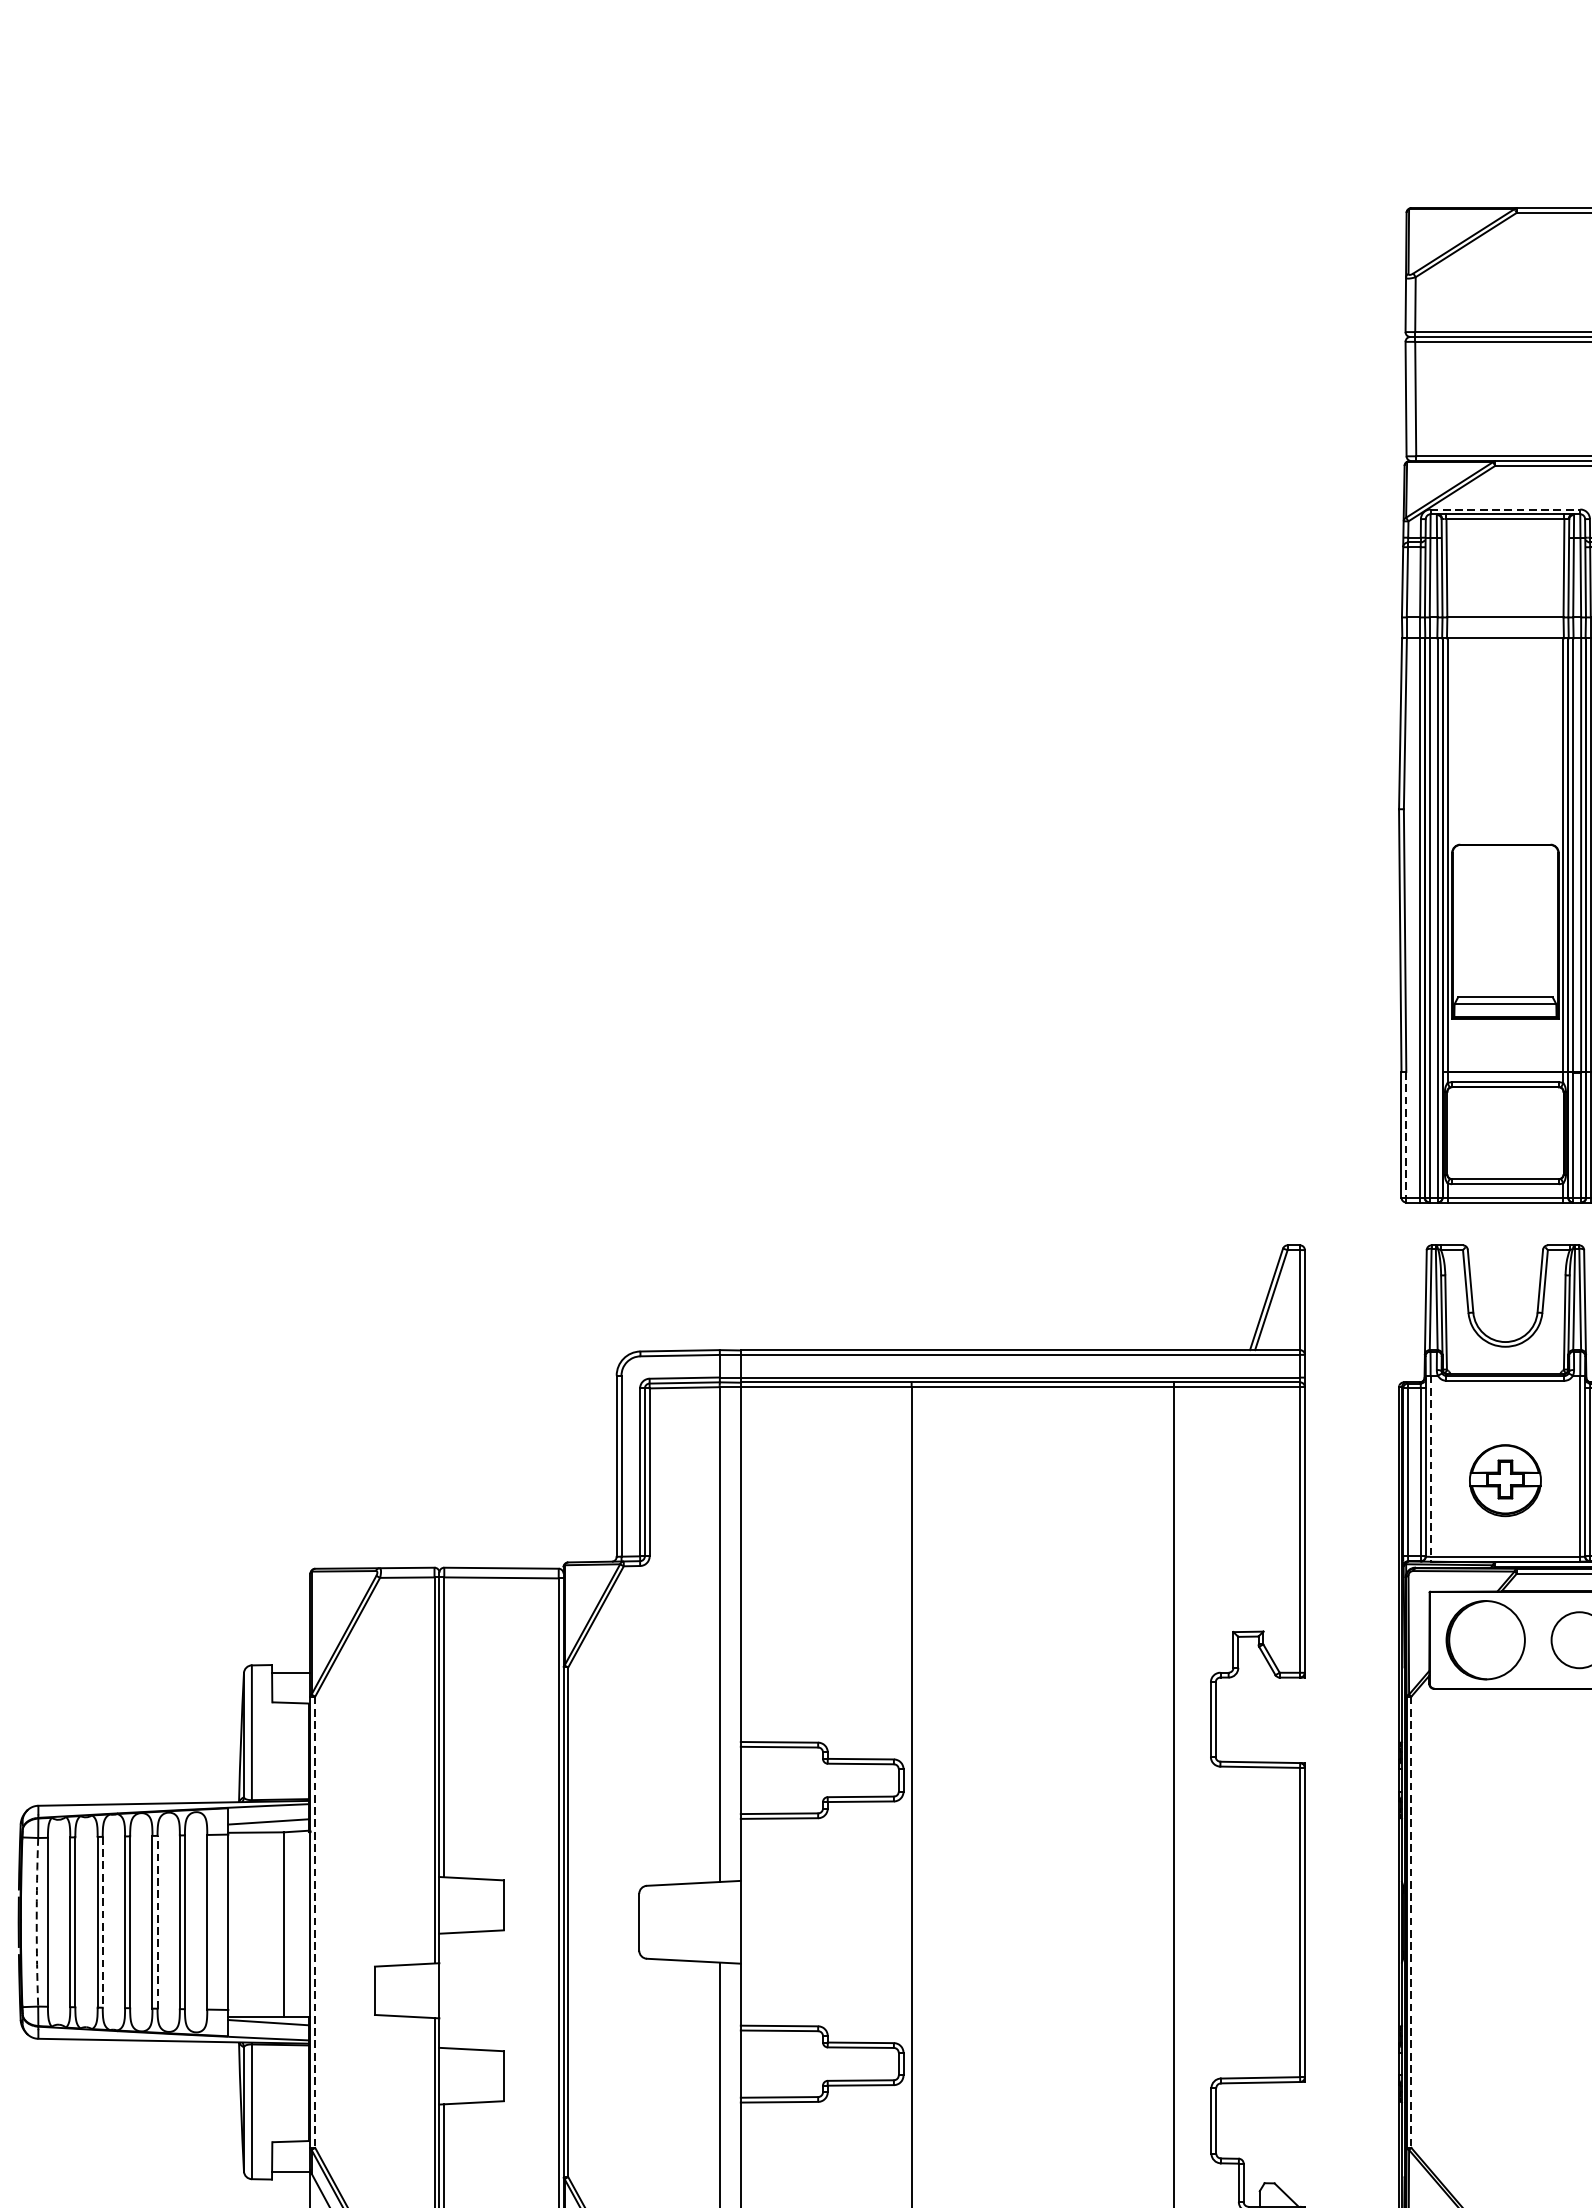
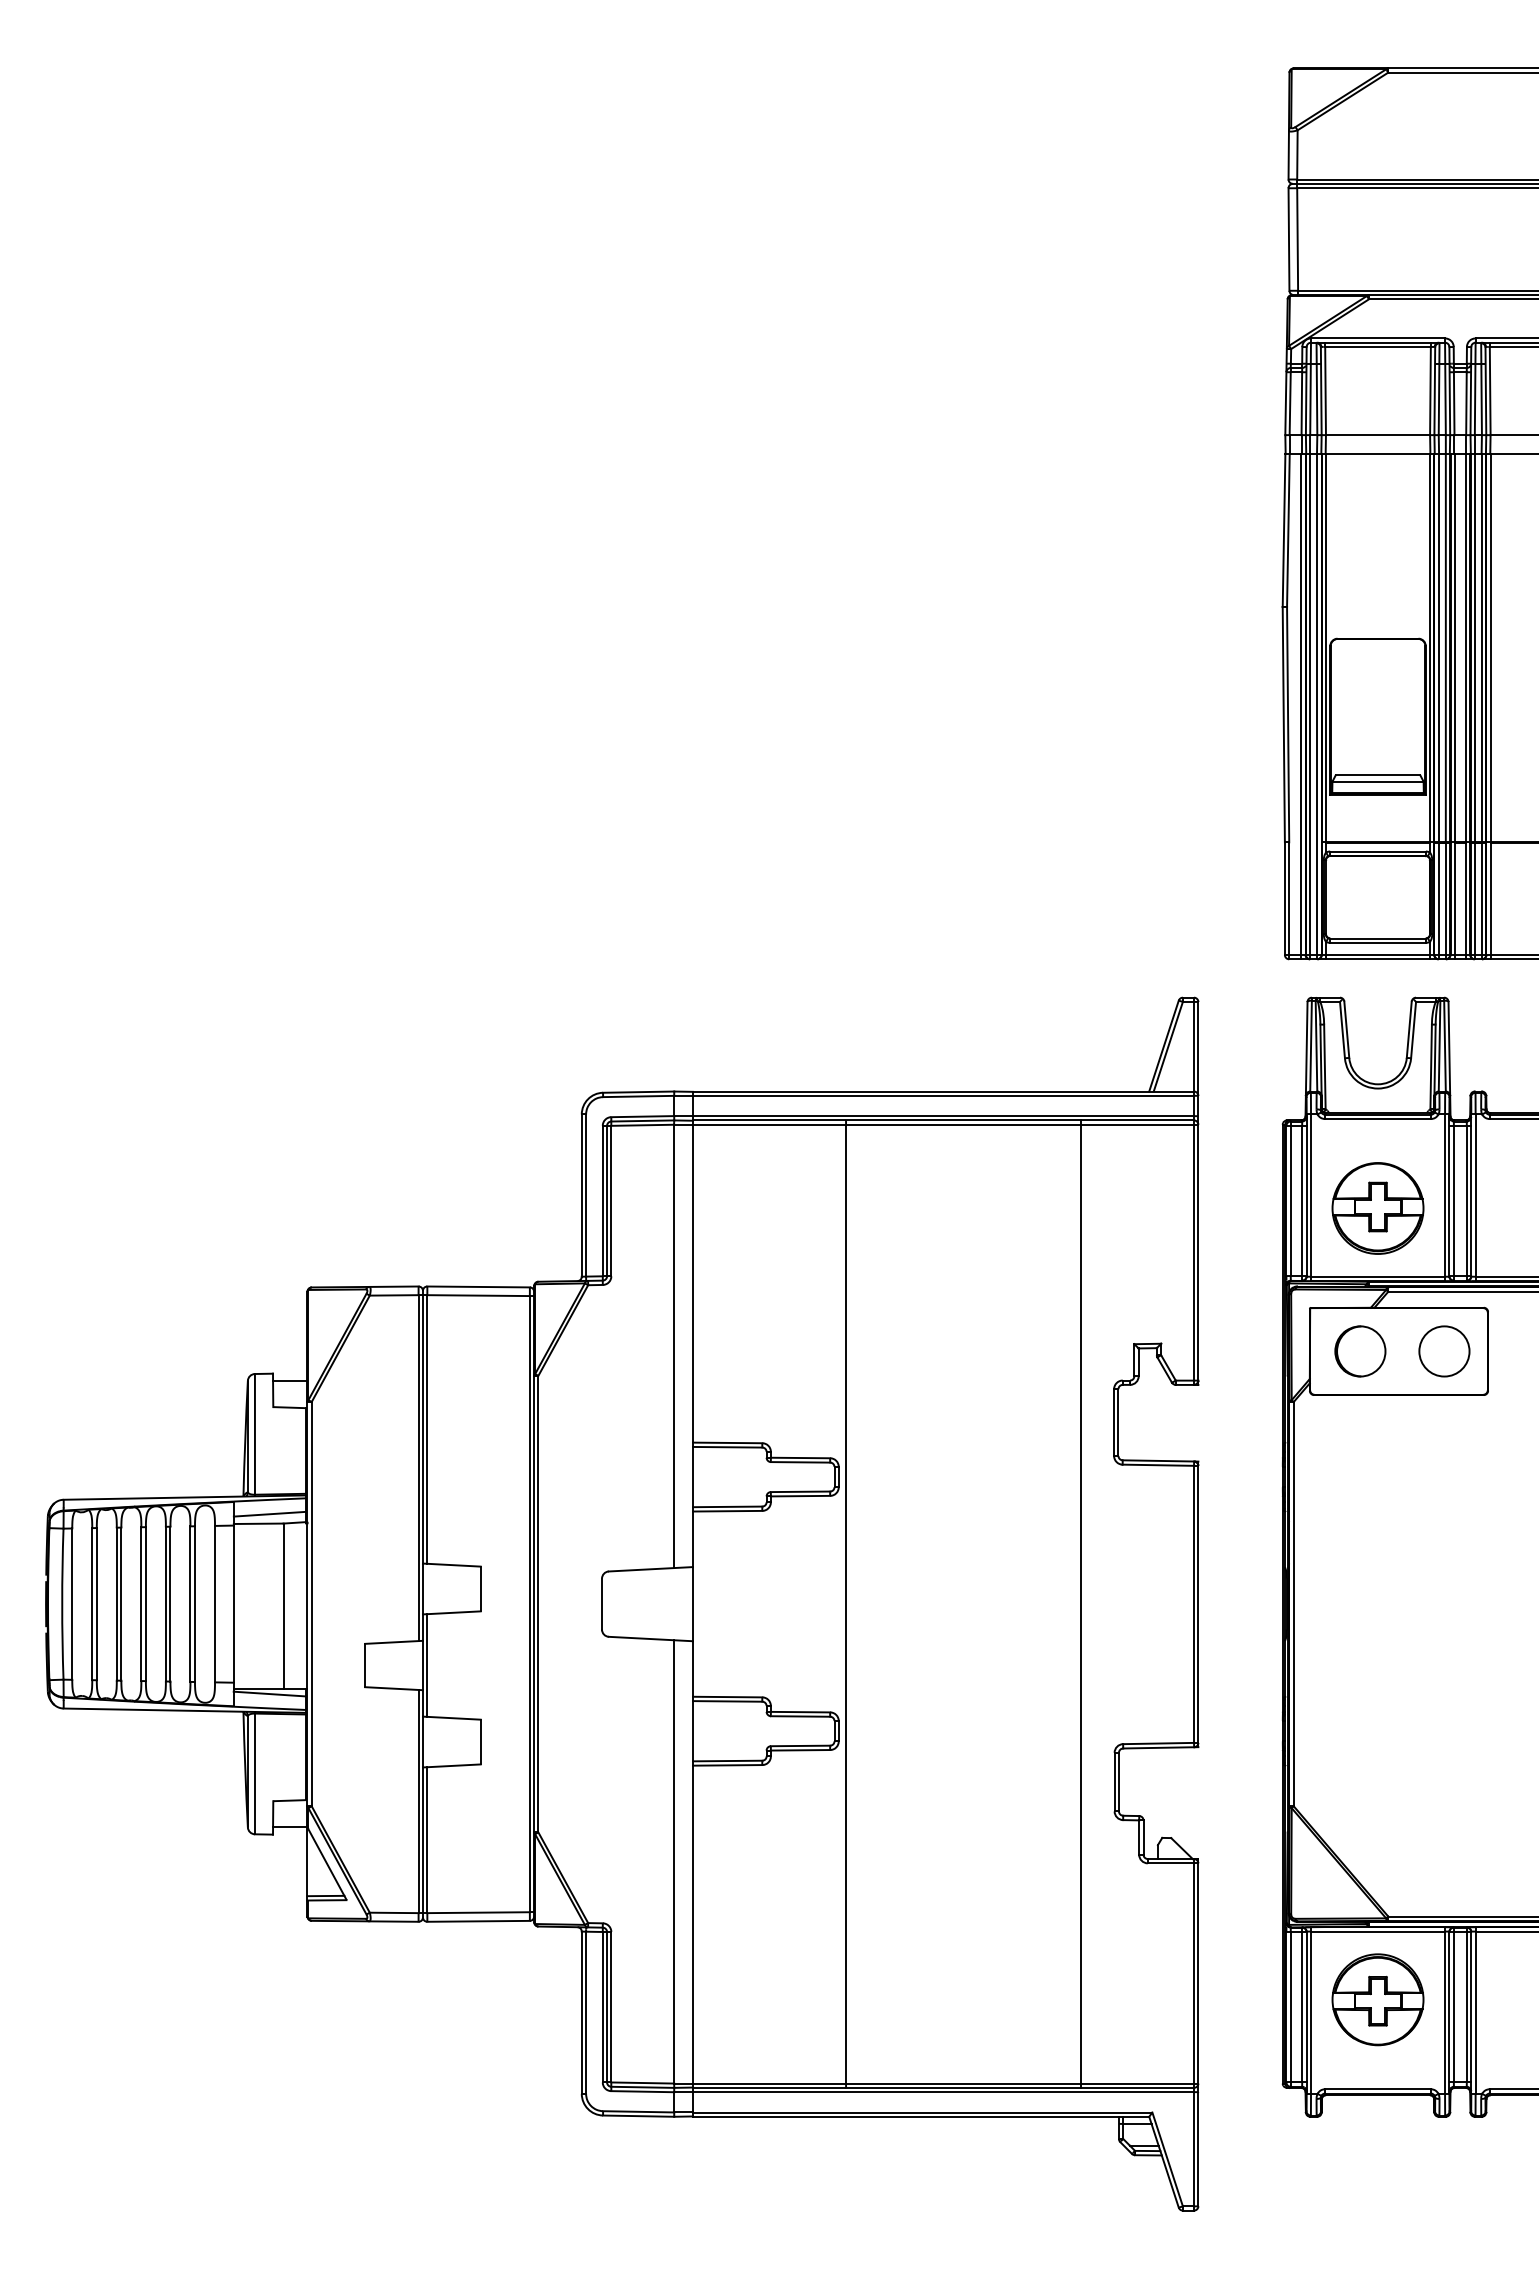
line: (1505, 509) -> (1378, 338), dashed -> solid
line: (1406, 1137) -> (1289, 901), dashed -> solid
line: (1431, 1469) -> (1311, 1198), dashed -> solid
part: (1504, 1480) -> (1377, 1208), size x1.43
circle: (1485, 1640) -> (1360, 1351), size x0.71
line: (157, 1921) -> (170, 1603), dashed -> solid
arc: (37, 1922) -> (62, 1604), dashed -> solid
line: (102, 1922) -> (121, 1604), dashed -> solid
line: (314, 1922) -> (311, 1604), dashed -> solid
line: (1411, 1922) -> (1293, 1604), dashed -> solid
line: (444, 1990) -> (427, 1665), added

